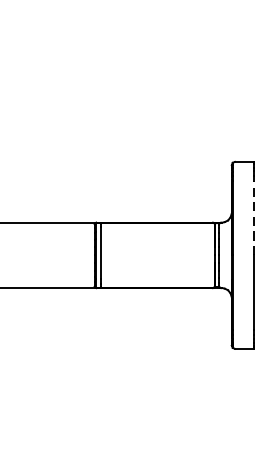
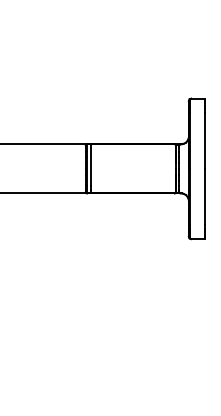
line: (253, 217) -> (205, 140), dashed -> solid

